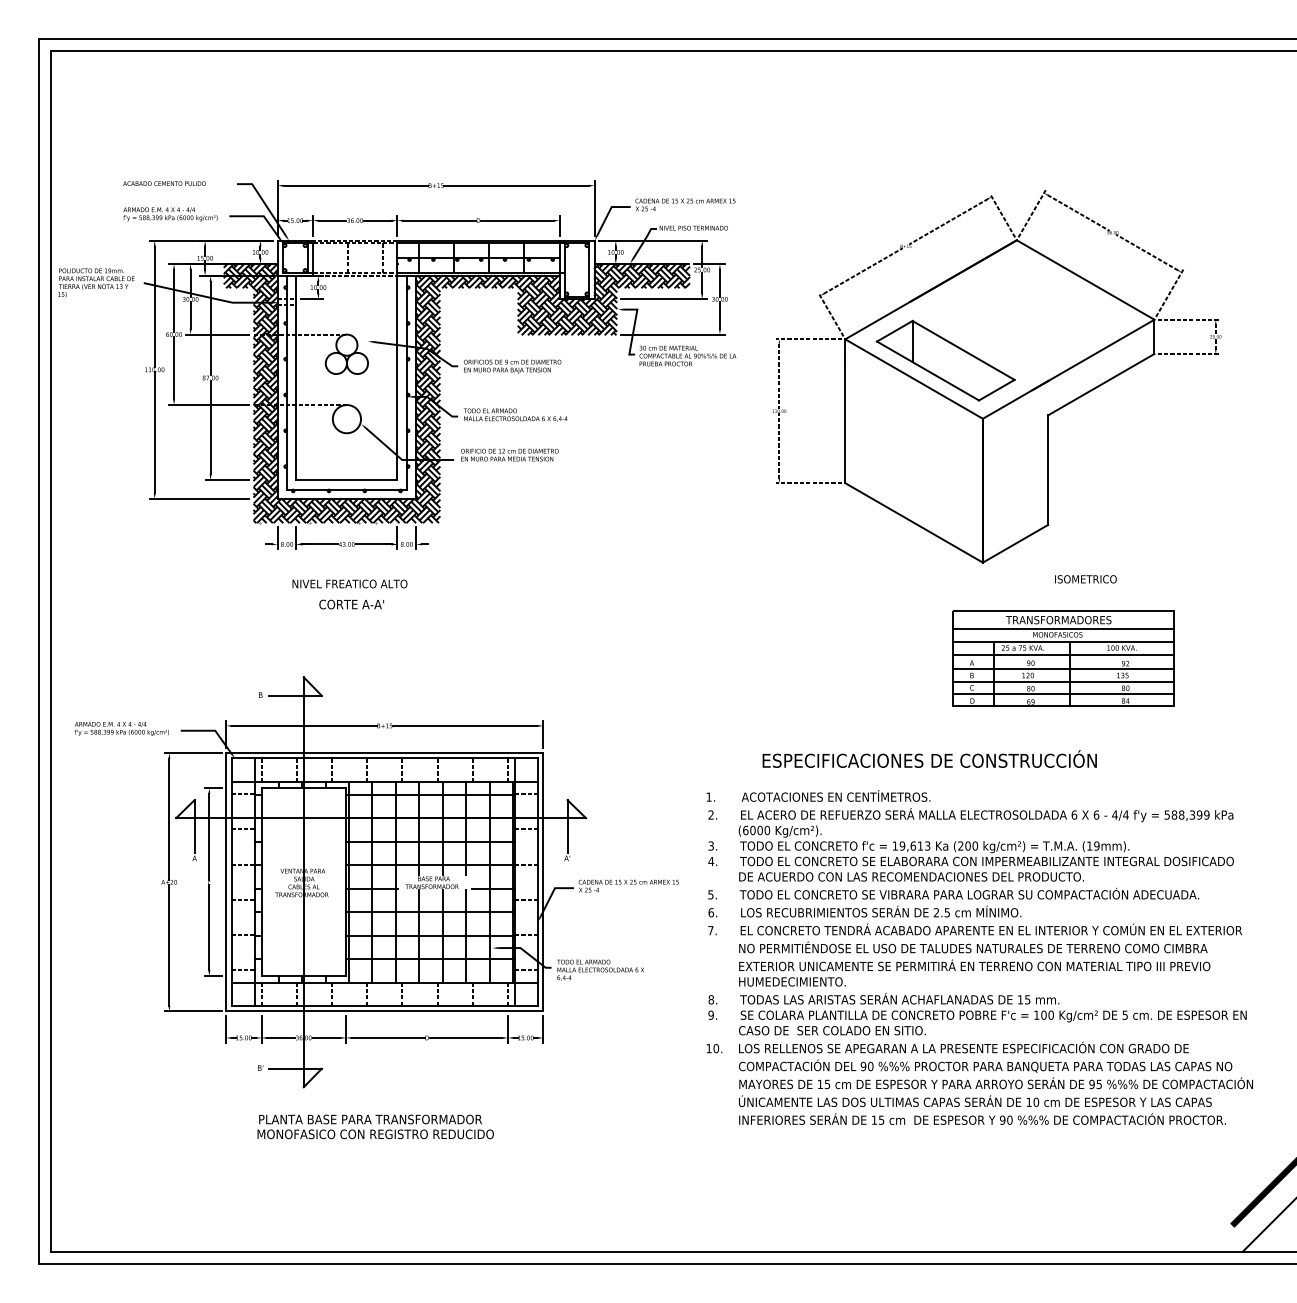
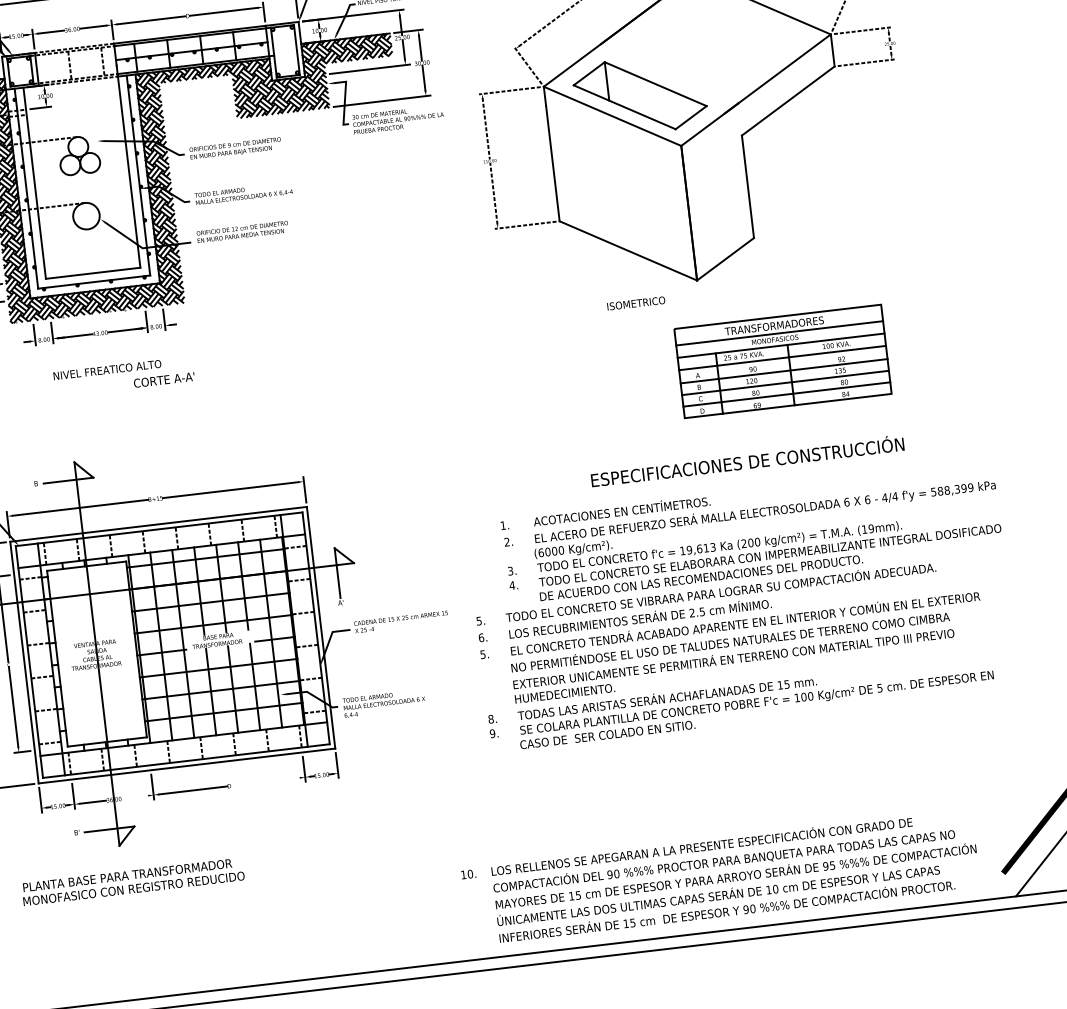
text: (1085, 579) -> (635, 303), moved
text: (351, 604) -> (164, 379), moved
text: (929, 758) -> (747, 460), moved
text: (969, 835) -> (751, 532), moved
text: (710, 930) -> (482, 654), 7. -> 5.
line: (326, 1037) -> (135, 796), removed
line: (465, 1037) -> (265, 781), removed
text: (979, 1082) -> (720, 876), moved
text: (375, 1126) -> (132, 881), moved

